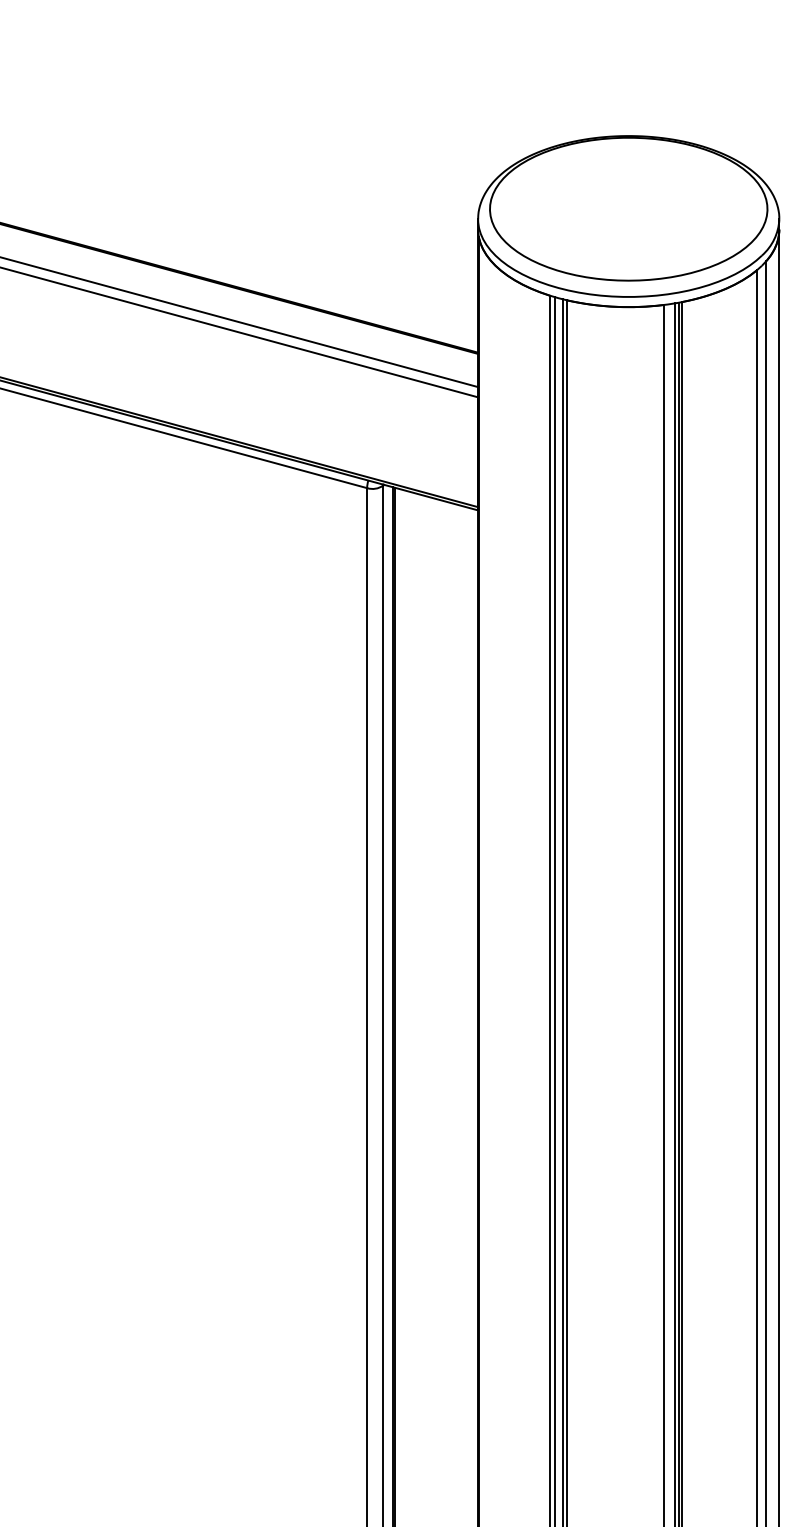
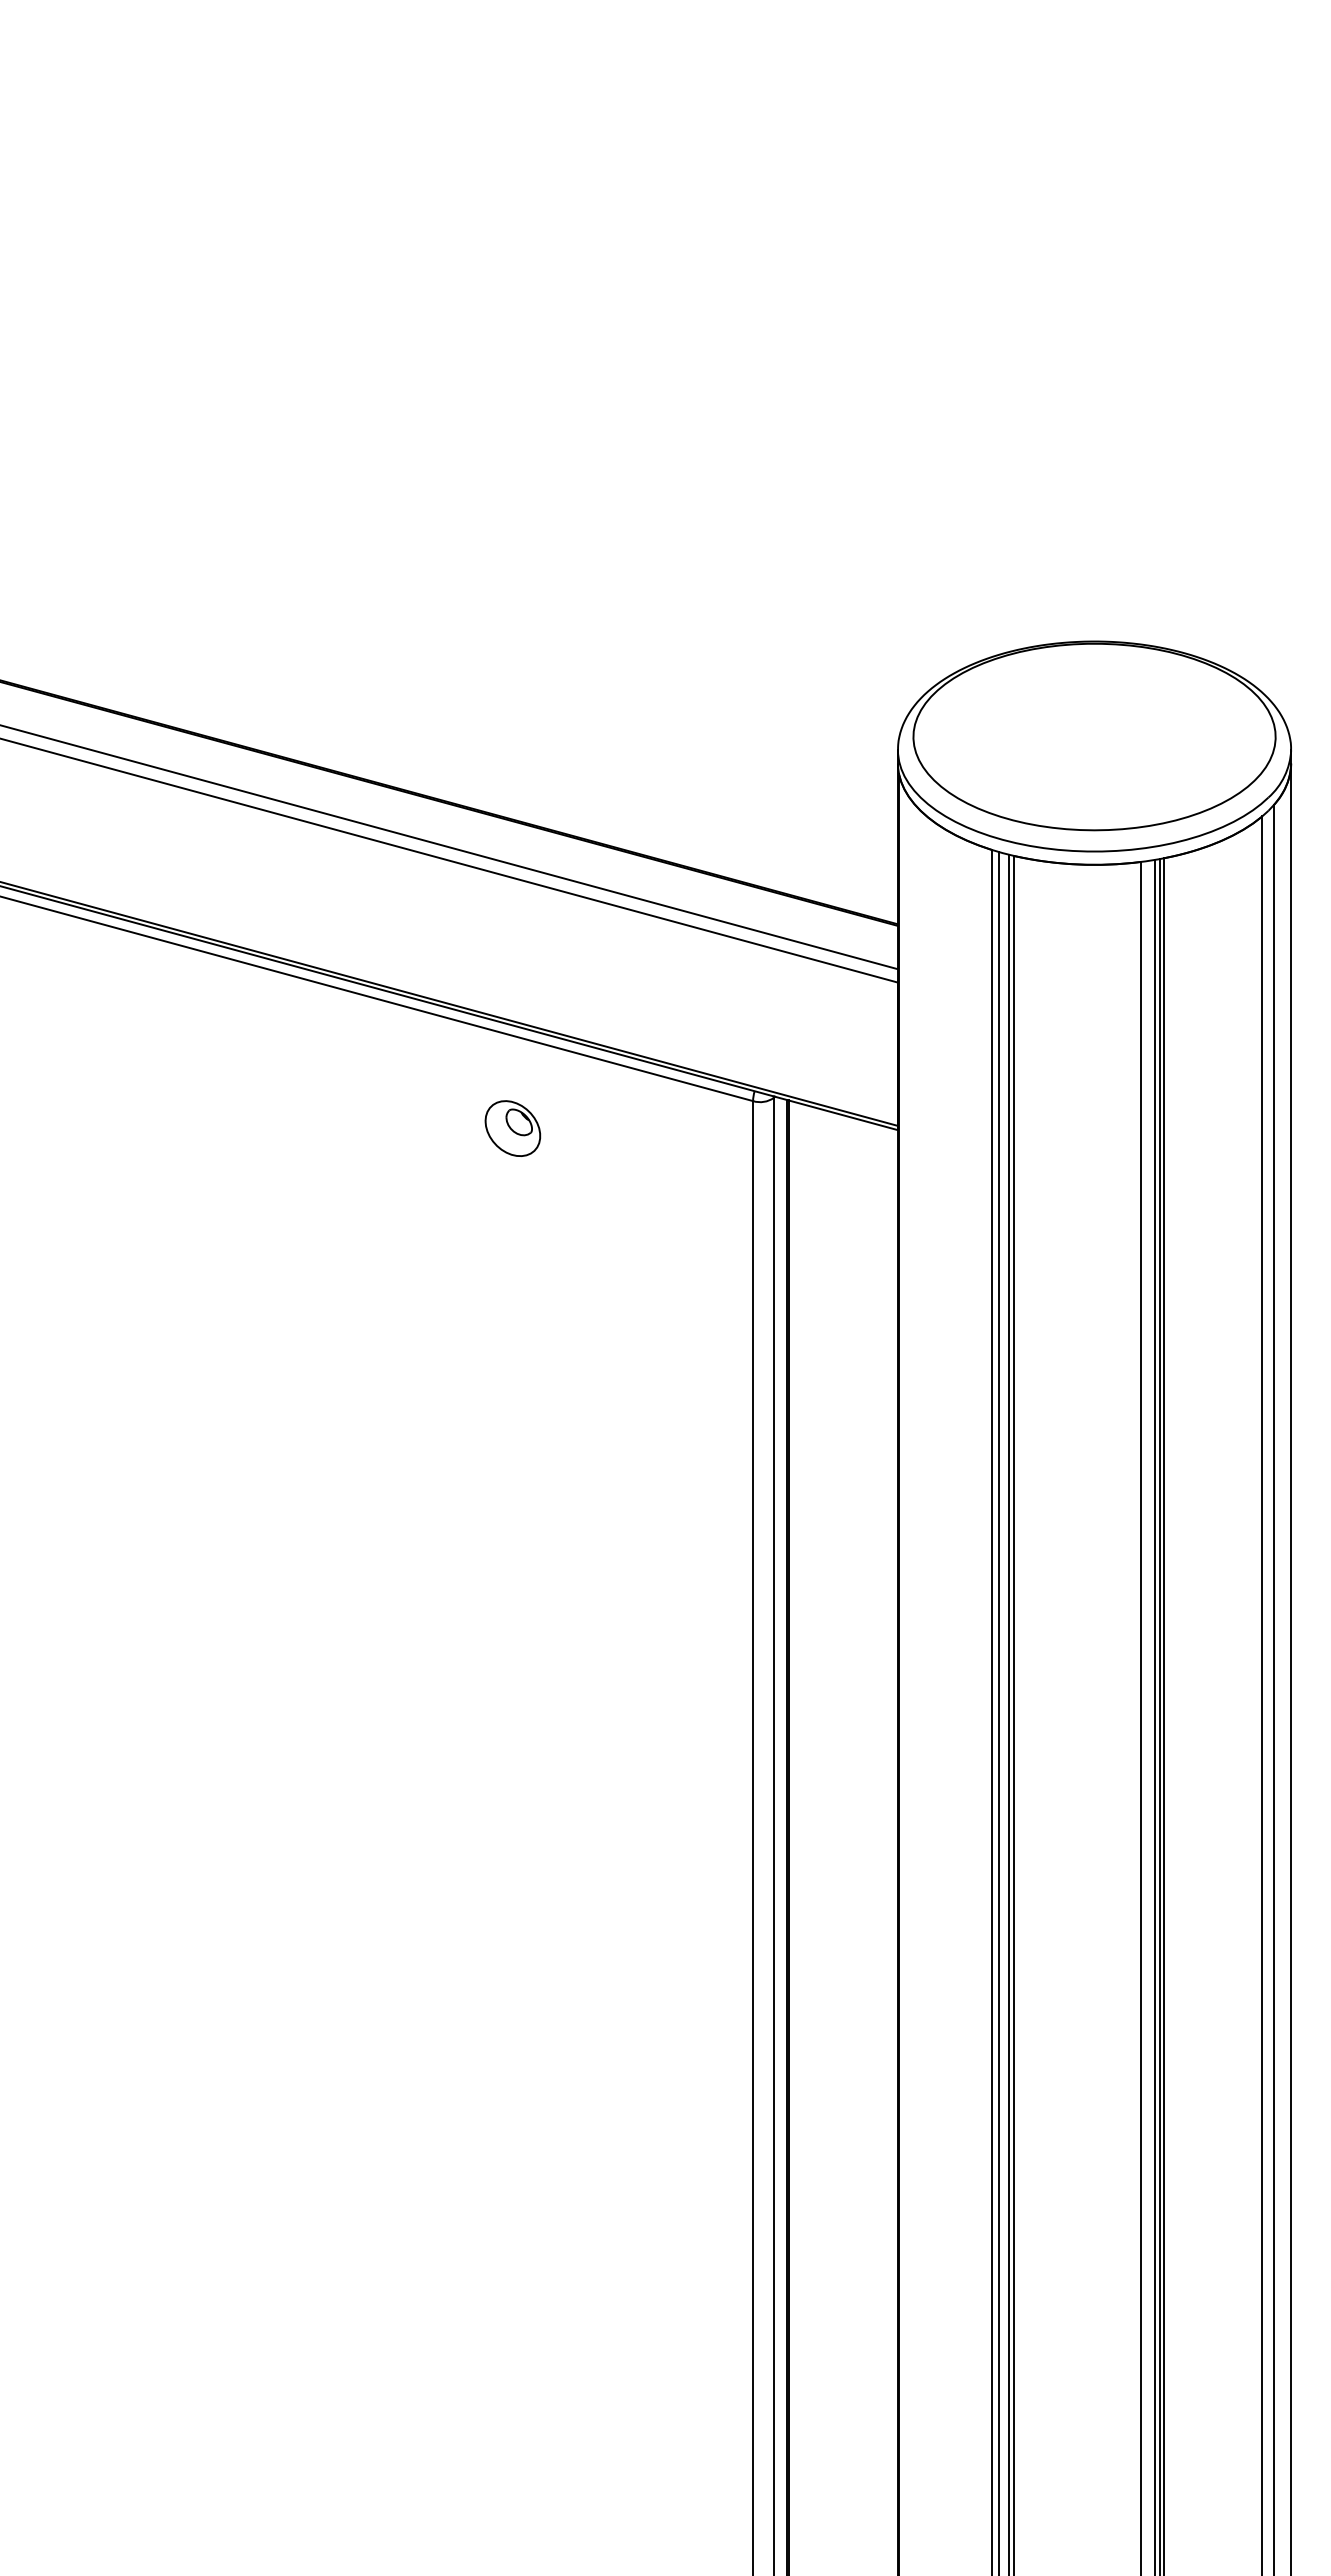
part: (182, 509) -> (512, 1128), added

